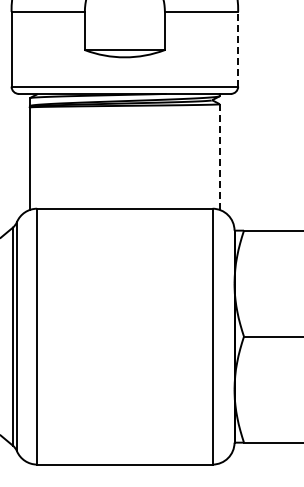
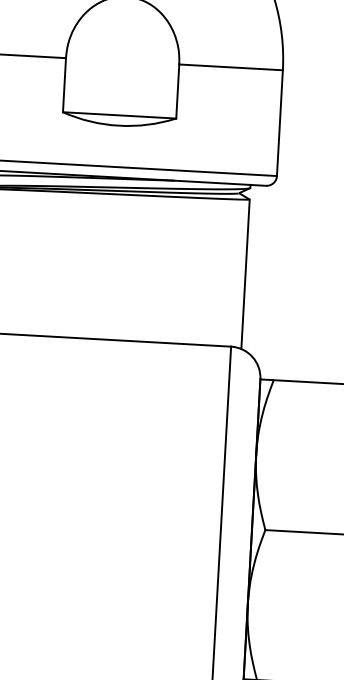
line: (238, 48) -> (280, 122), dashed -> solid
line: (219, 157) -> (244, 274), dashed -> solid

